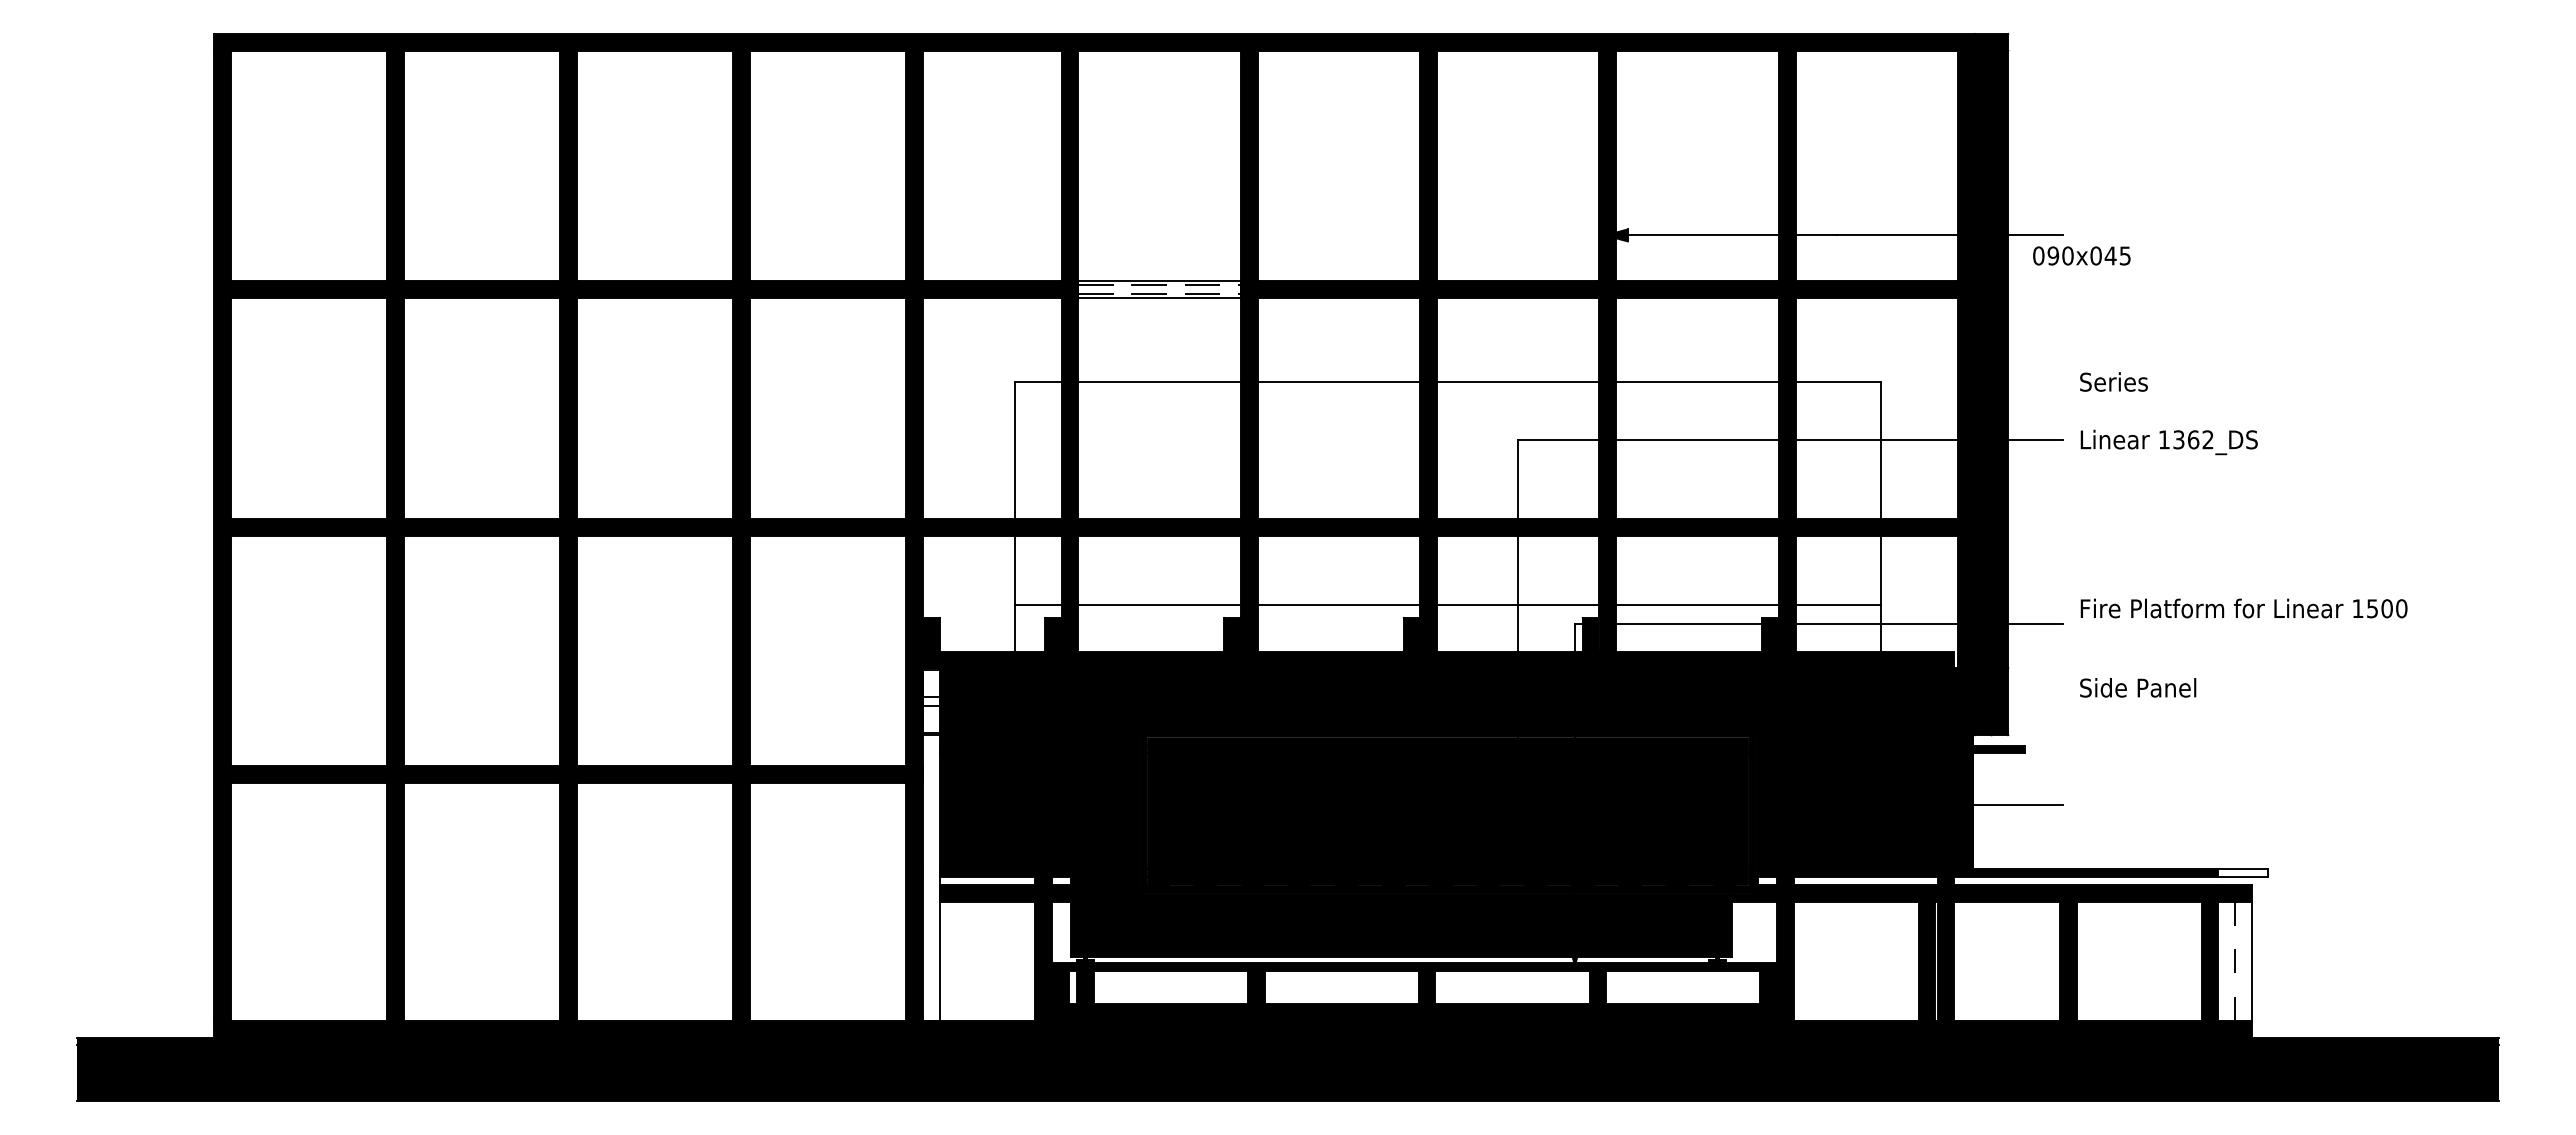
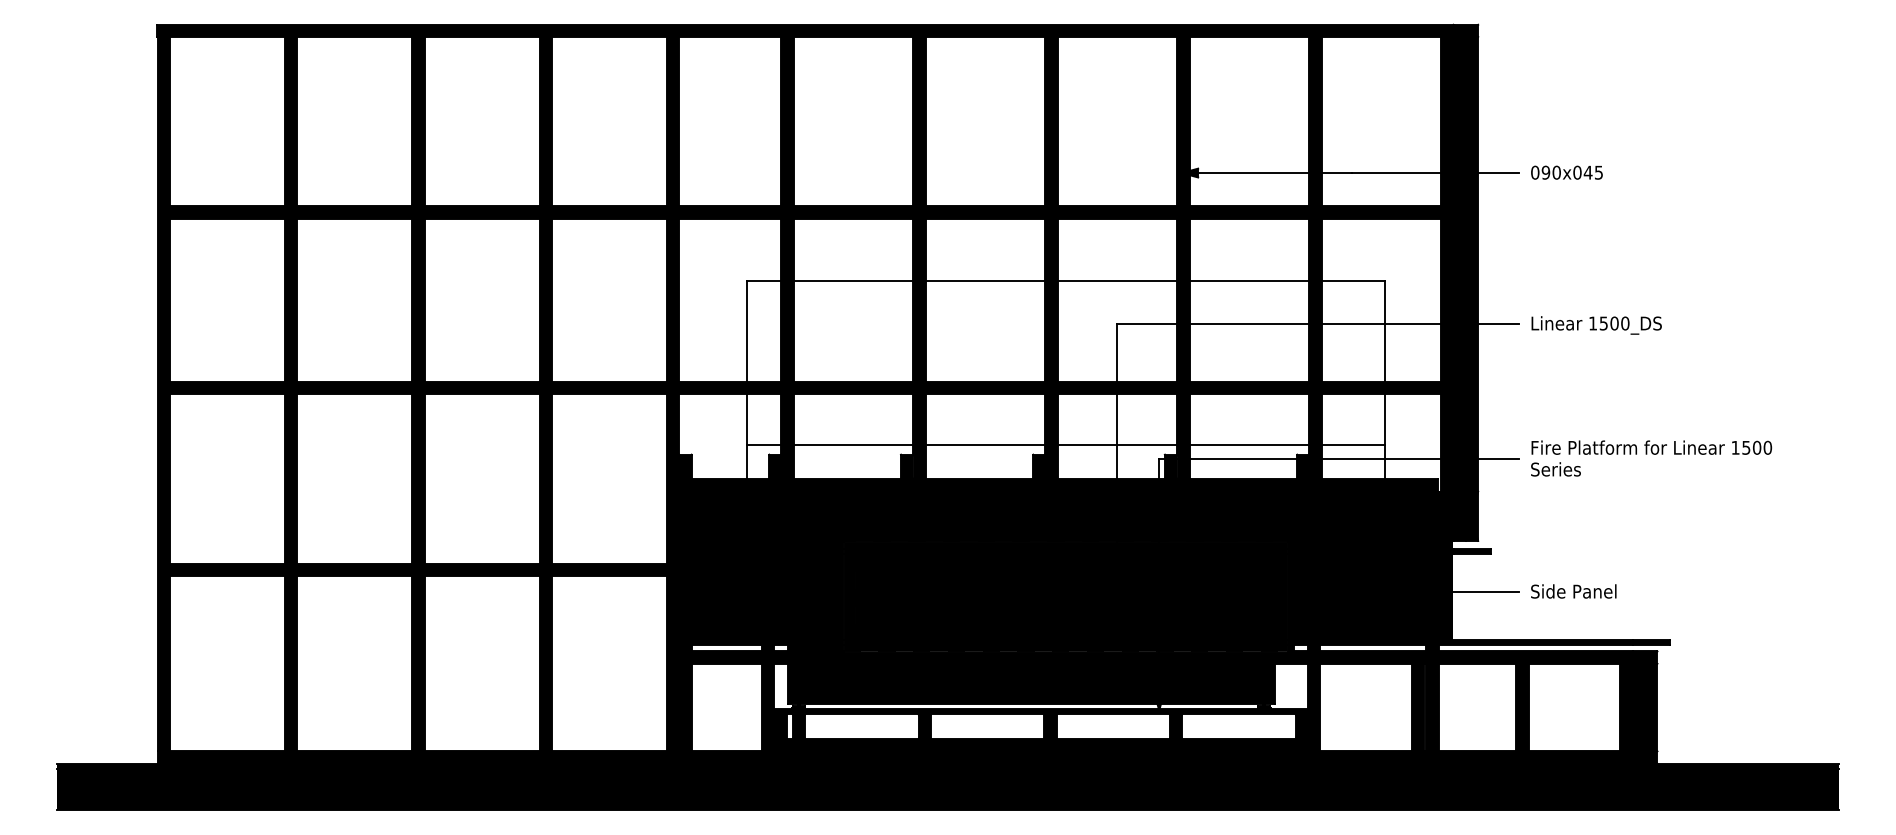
text: (2081, 255) -> (1566, 172), moved
fill: (1159, 288) -> (853, 212), added
text: (2113, 381) -> (1555, 469), moved
text: (2193, 439) -> (1614, 323), 1362_DS -> 1500_DS
text: (2138, 687) -> (1574, 591), moved
fill: (931, 844) -> (685, 621), added
fill: (2243, 872) -> (1651, 642), added
fill: (2234, 961) -> (1644, 707), added

